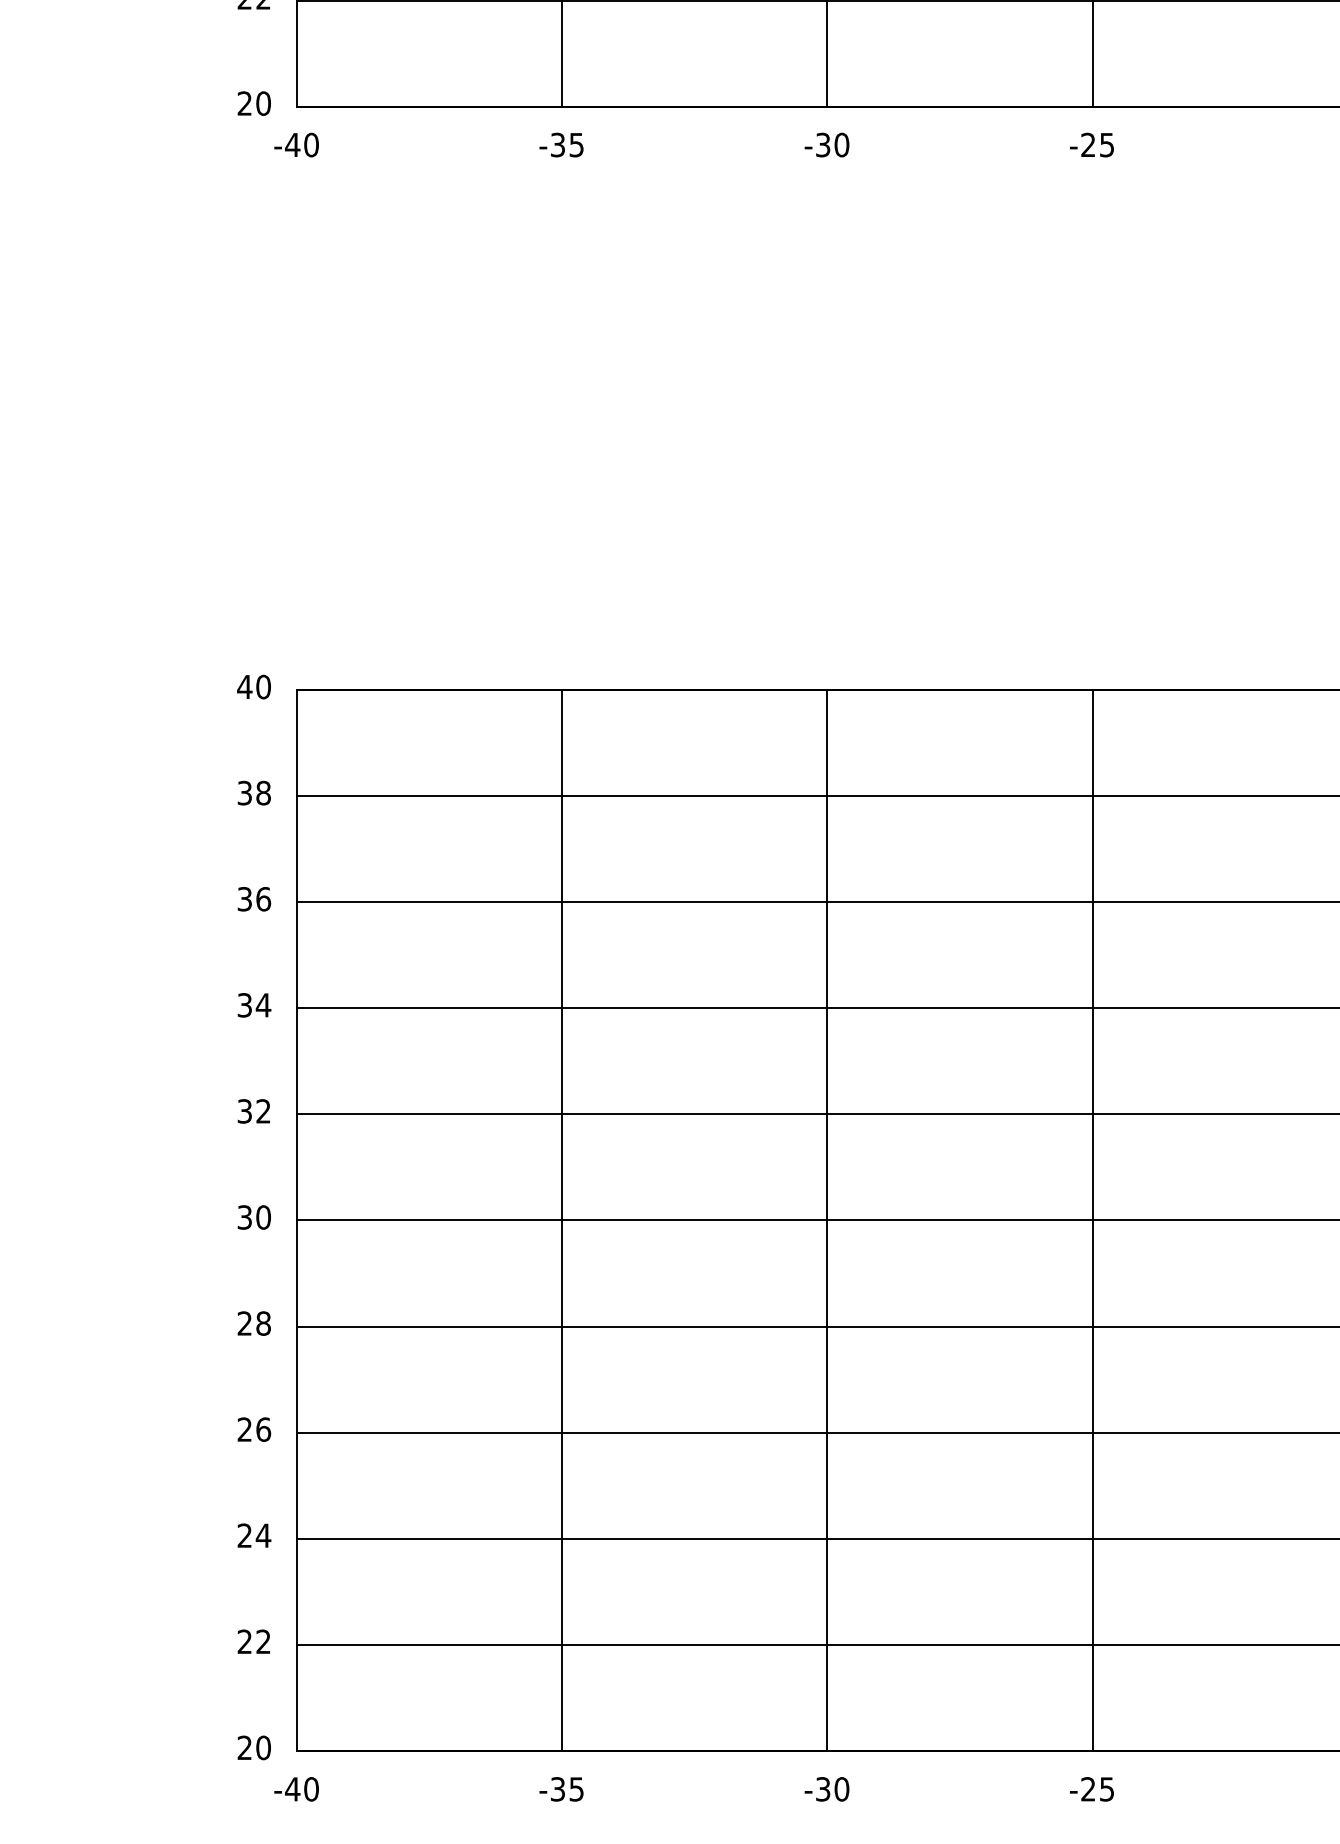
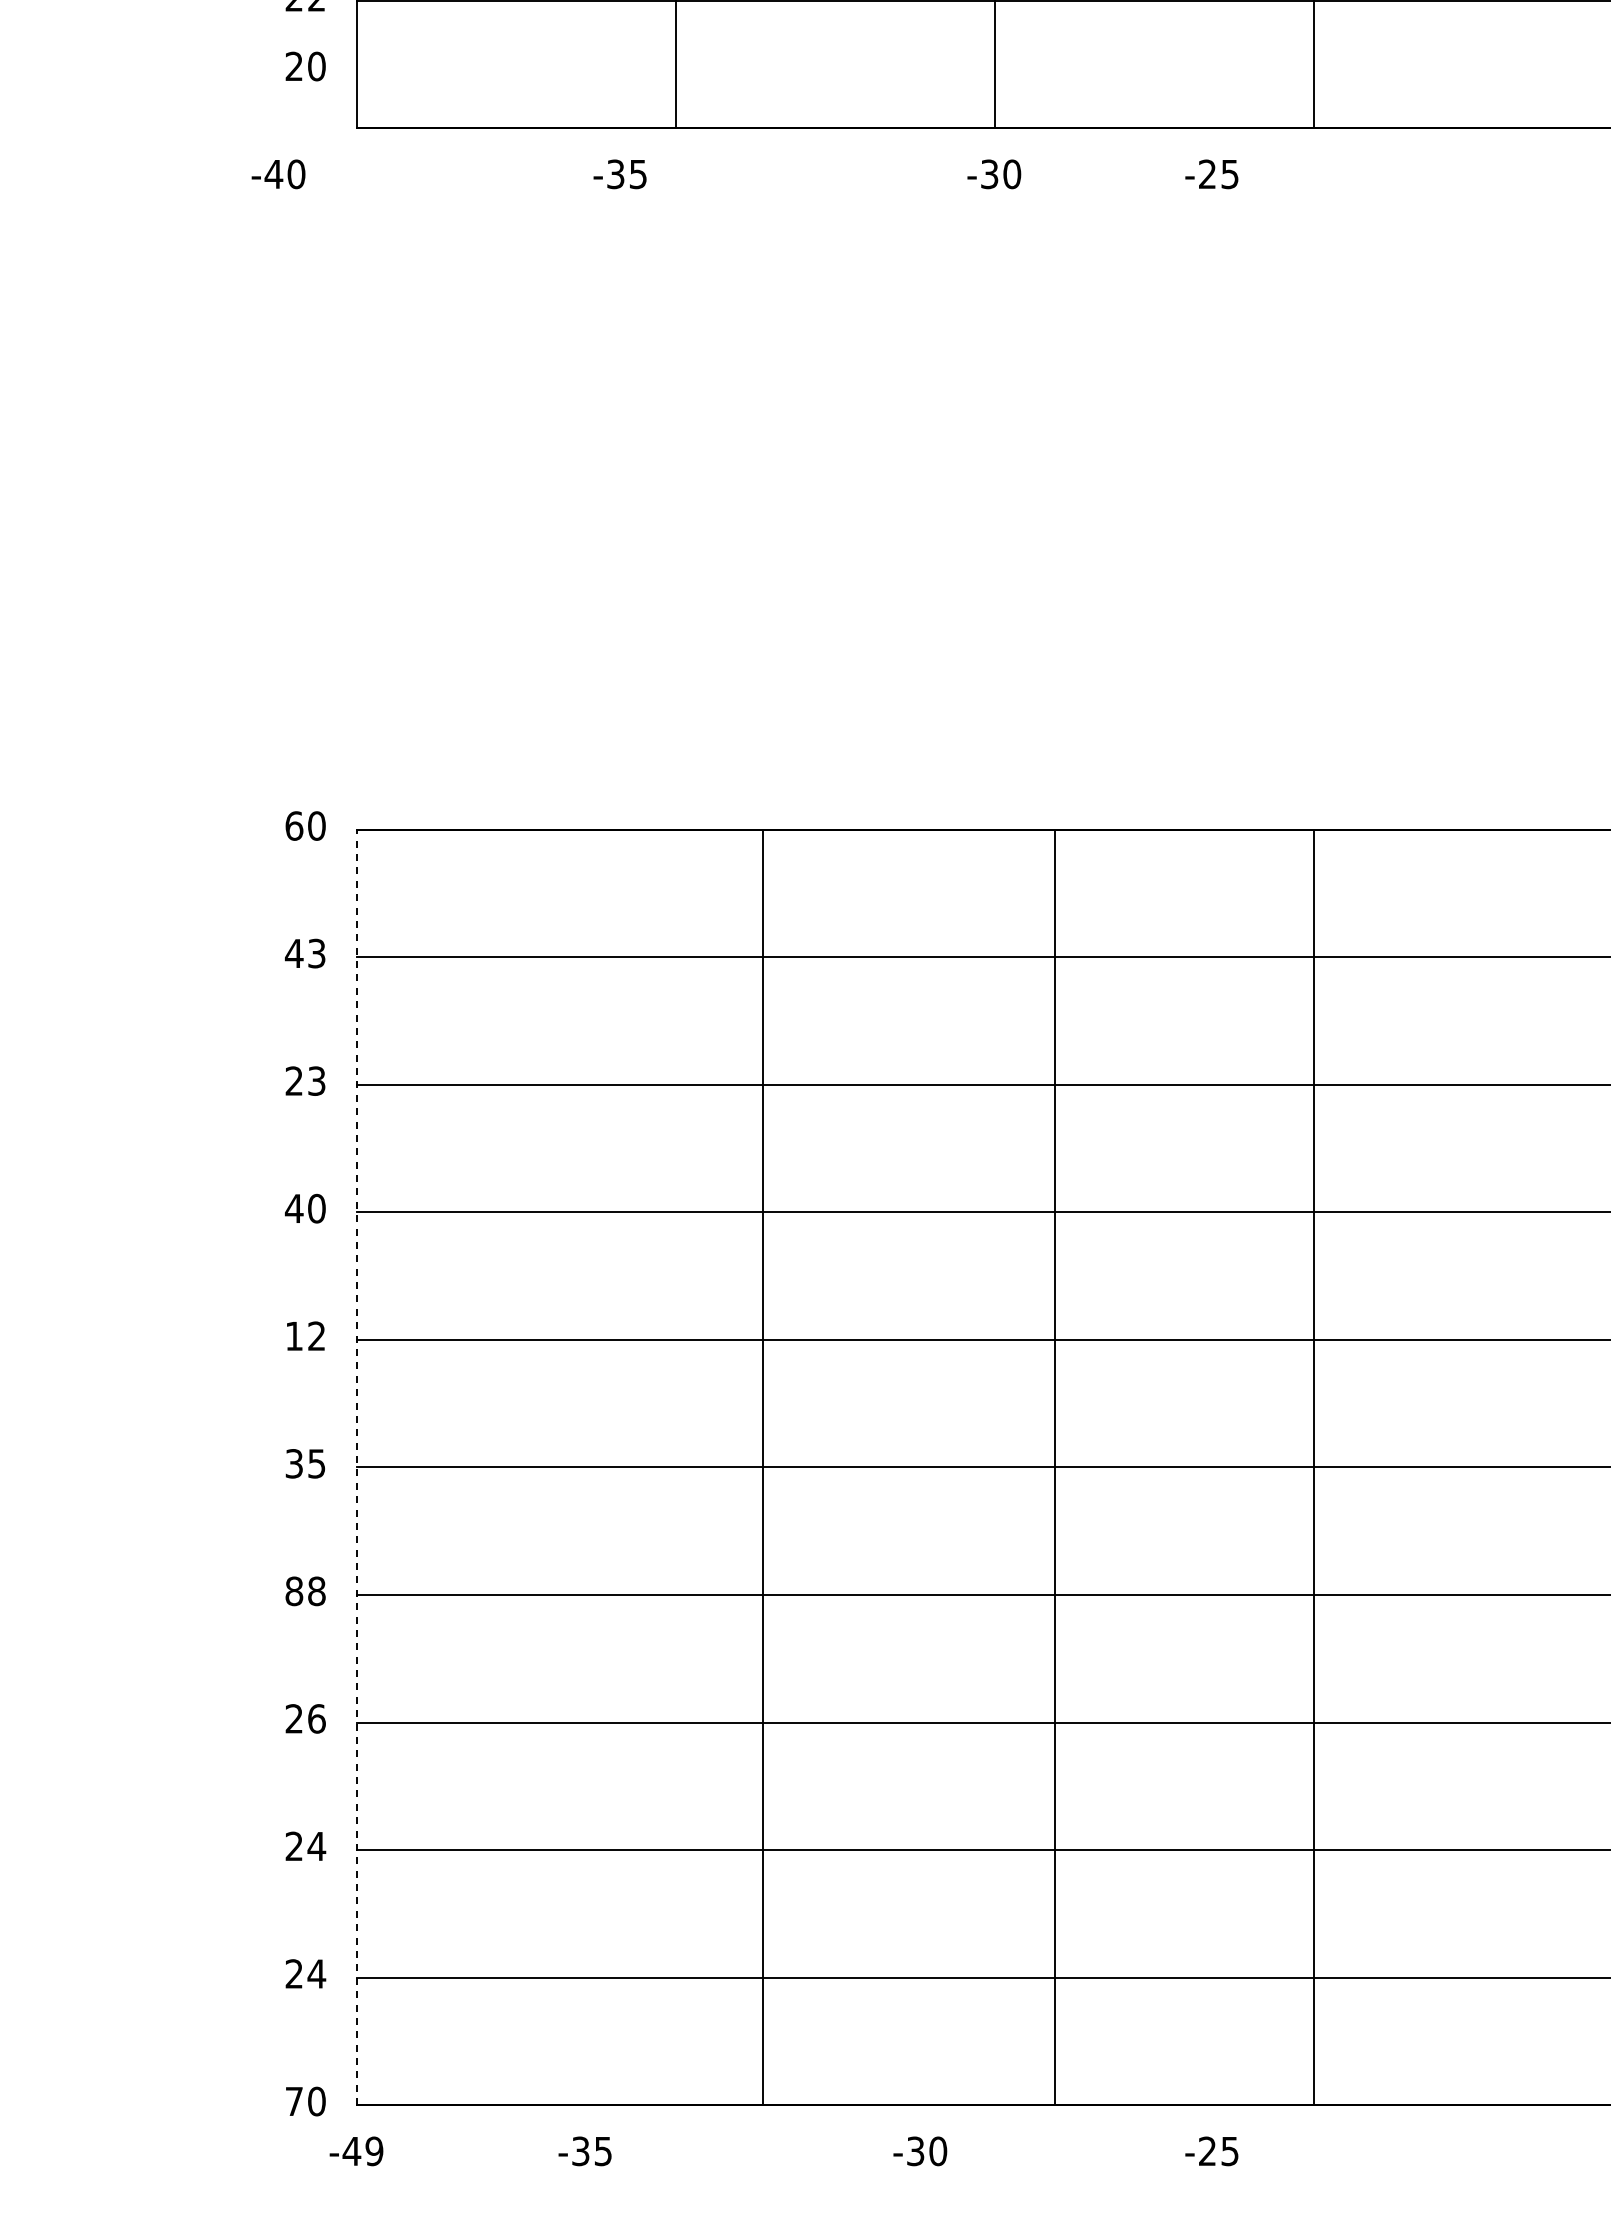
text: (254, 103) -> (305, 66), moved
text: (296, 145) -> (278, 174), moved
text: (561, 145) -> (619, 174), moved
text: (1091, 145) -> (1211, 174), moved
text: (244, 686) -> (293, 825), 40 -> 60
text: (253, 793) -> (304, 953), 38 -> 43
text: (254, 898) -> (305, 1080), 36 -> 23
text: (254, 1005) -> (305, 1208), 34 -> 40
text: (244, 1111) -> (293, 1336), 32 -> 12
text: (263, 1217) -> (316, 1463), 30 -> 35
line: (296, 1220) -> (356, 1467), solid -> dashed
line: (561, 1220) -> (762, 1467), moved
line: (827, 1220) -> (1054, 1467), moved
text: (245, 1323) -> (294, 1591), 28 -> 88
text: (263, 1641) -> (316, 1973), 22 -> 24
text: (244, 1747) -> (293, 2100), 20 -> 70
text: (311, 1789) -> (374, 2151), -40 -> -49
text: (561, 1789) -> (584, 2151), moved
text: (827, 1789) -> (920, 2151), moved
text: (1091, 1789) -> (1211, 2151), moved

